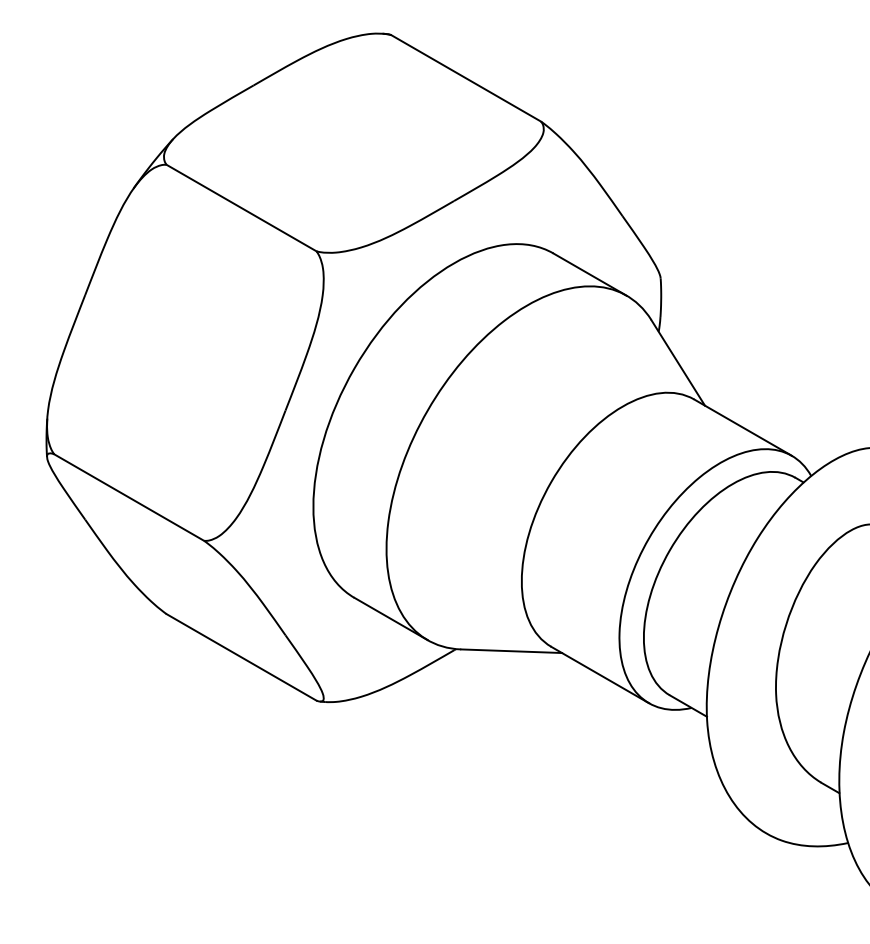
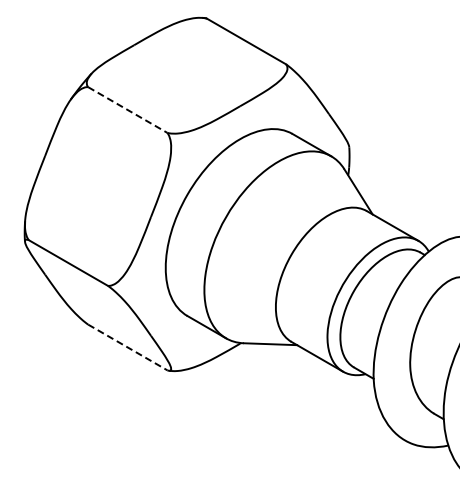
line: (241, 208) -> (127, 110), solid -> dashed
line: (241, 657) -> (127, 347), solid -> dashed

